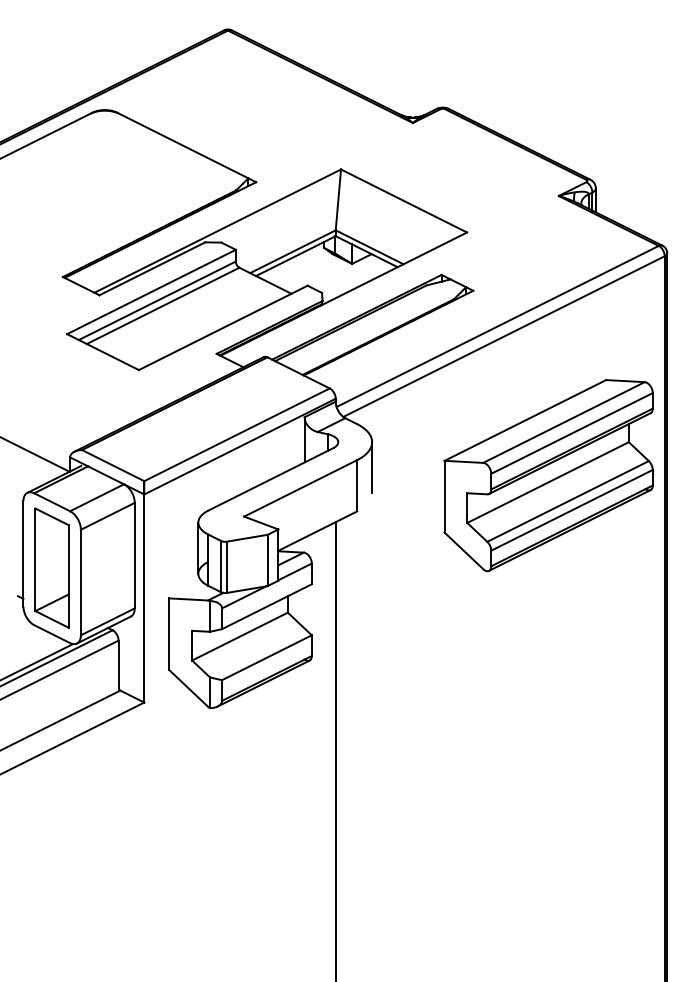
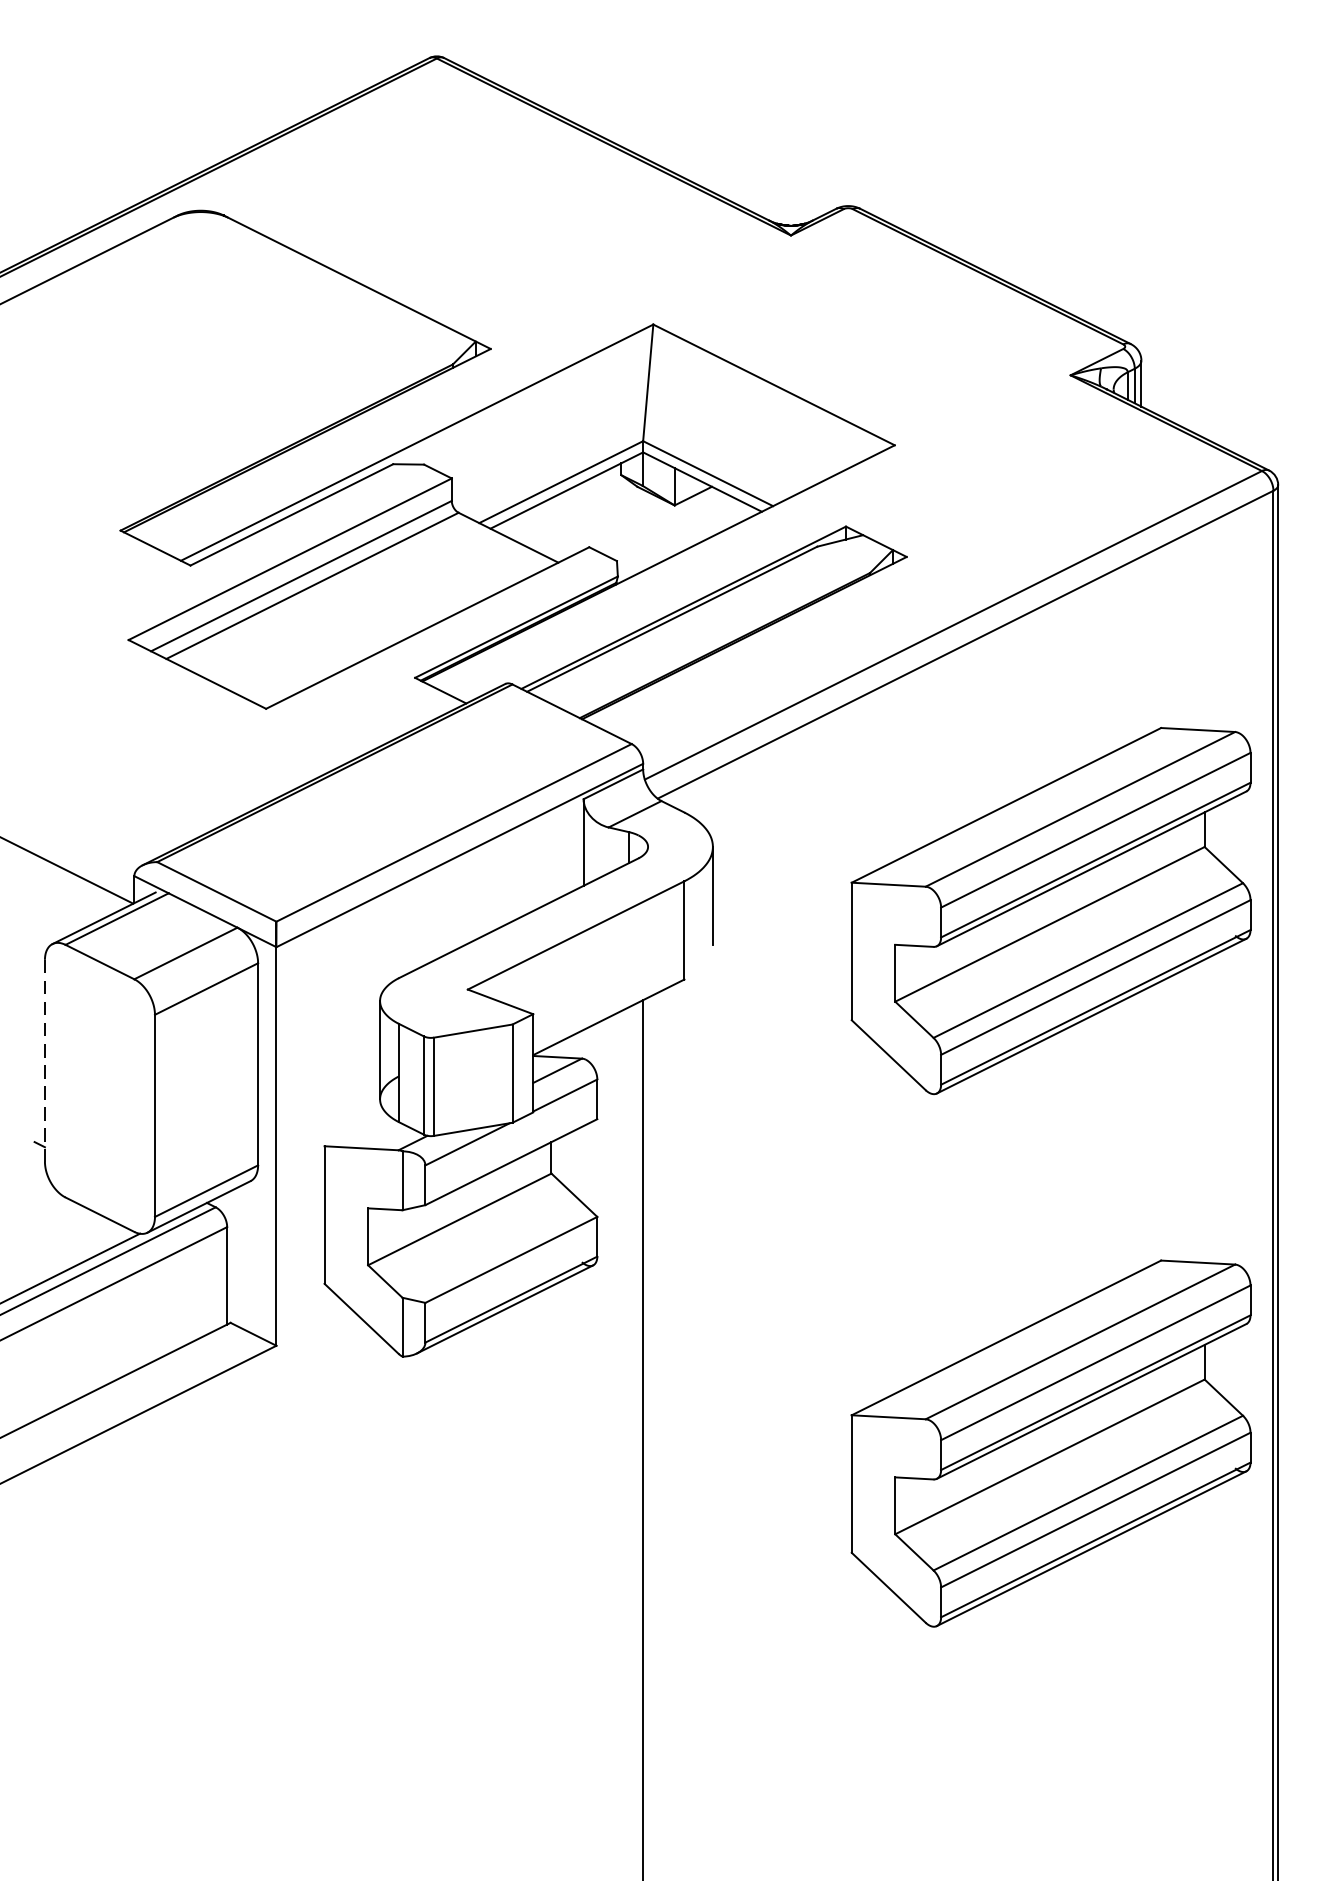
line: (23, 553) -> (45, 1060), solid -> dashed
part: (51, 567) -> (98, 1087), removed
part: (548, 753) -> (1050, 1443), added

